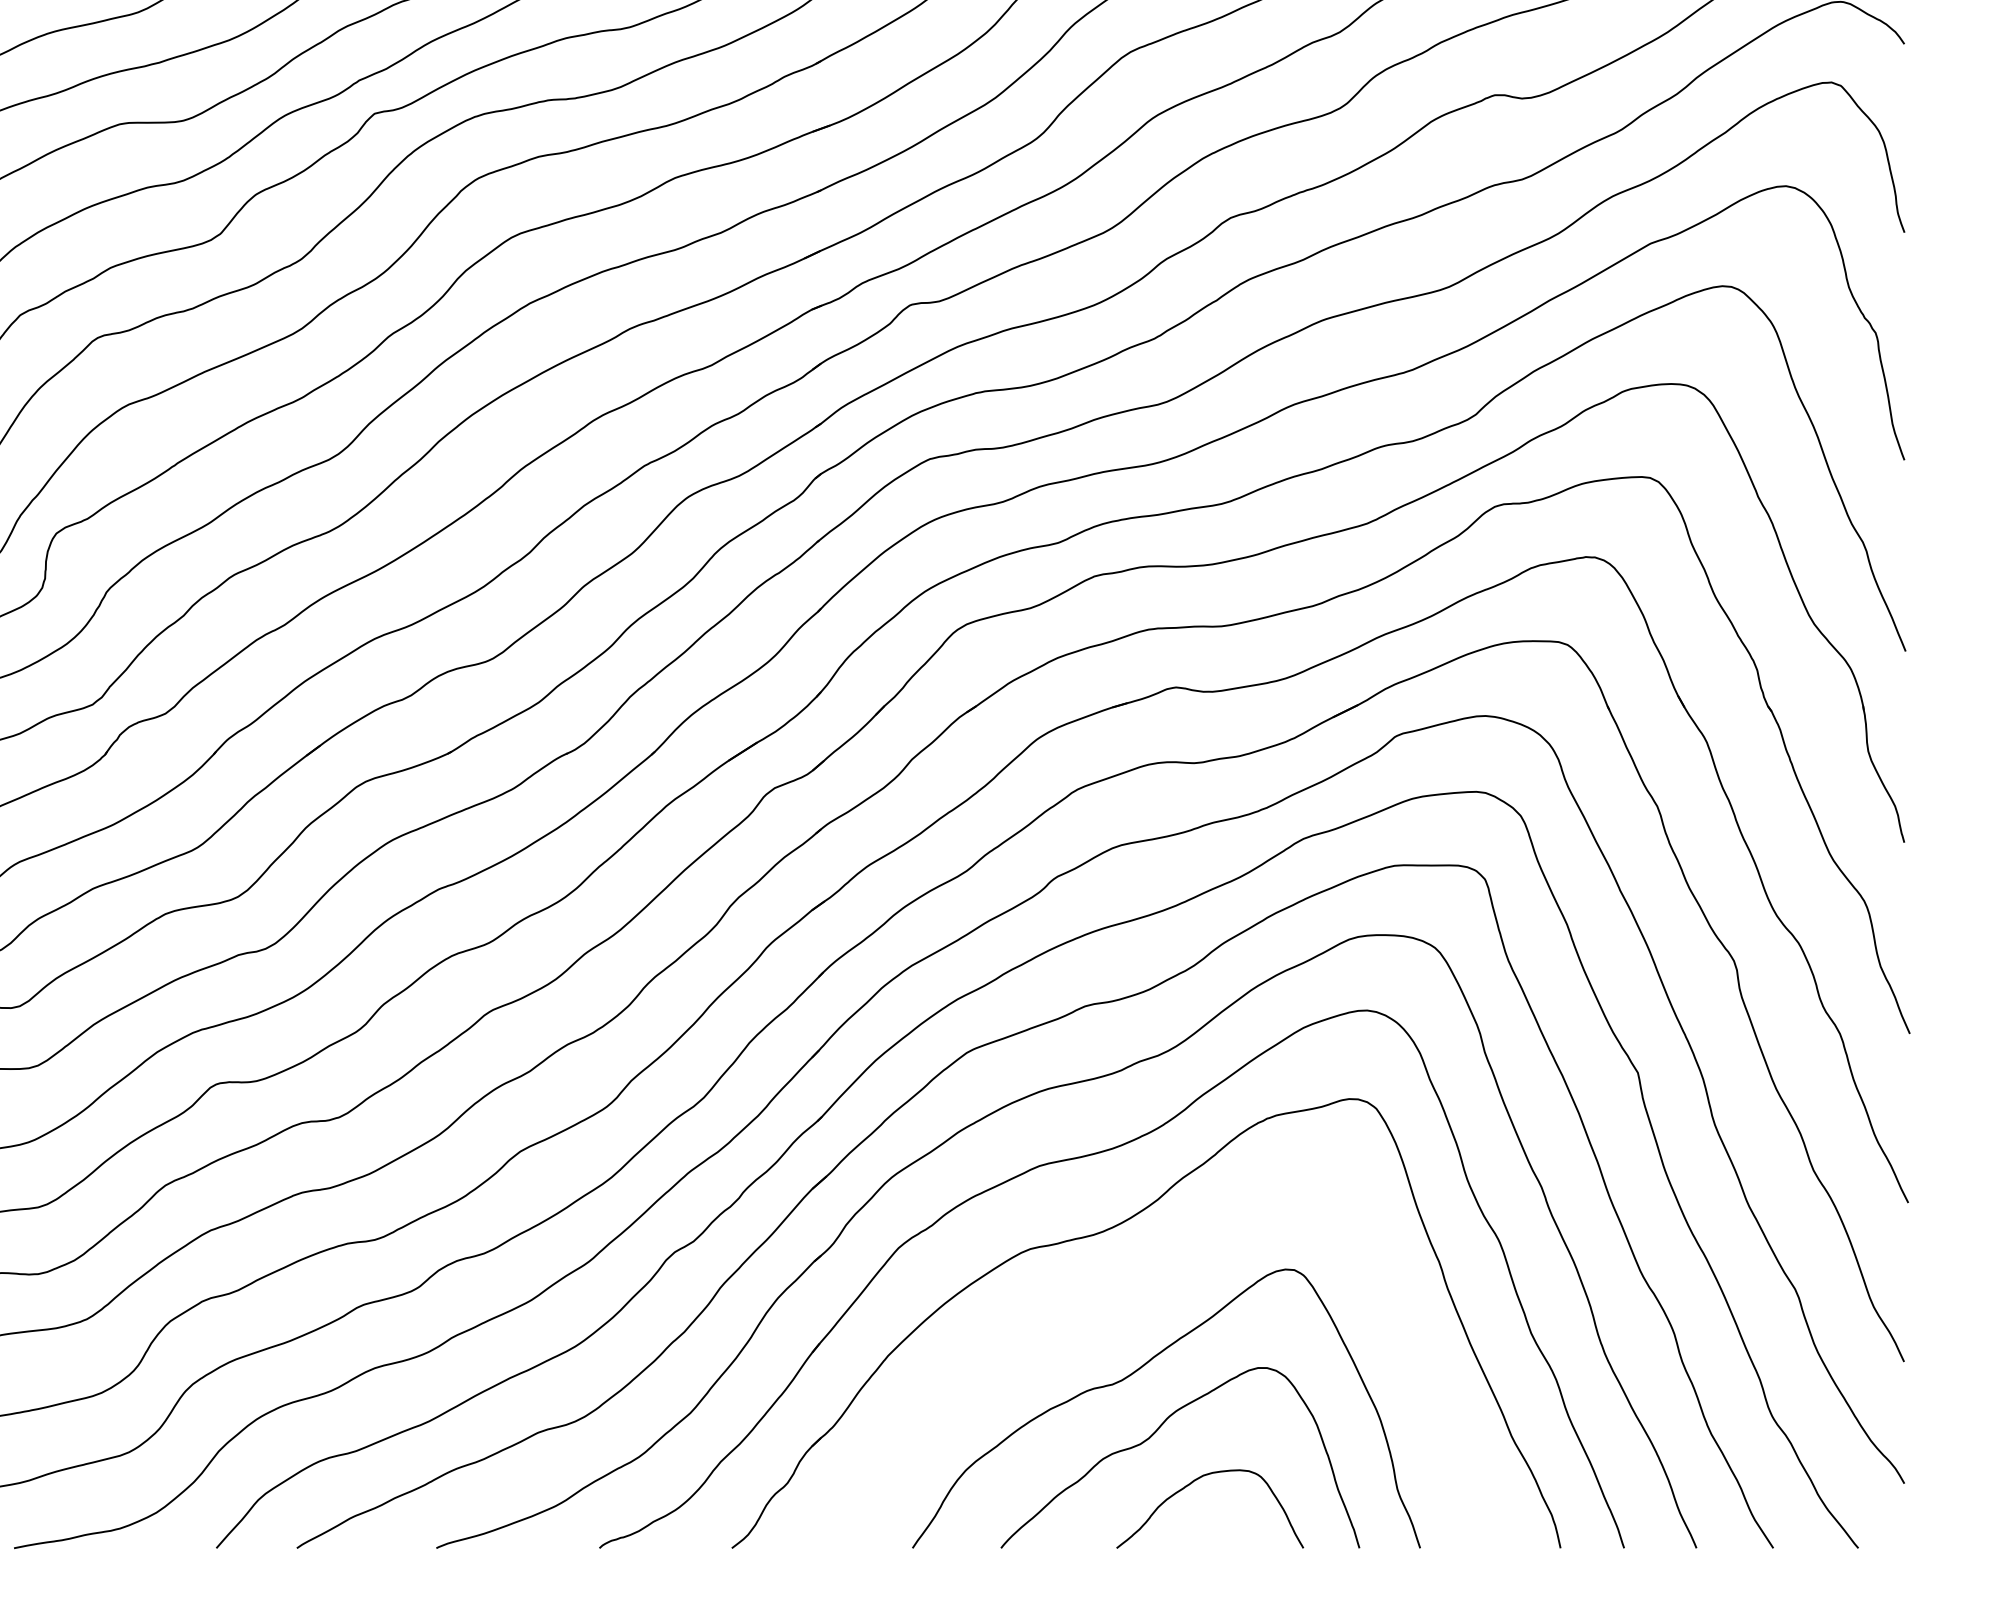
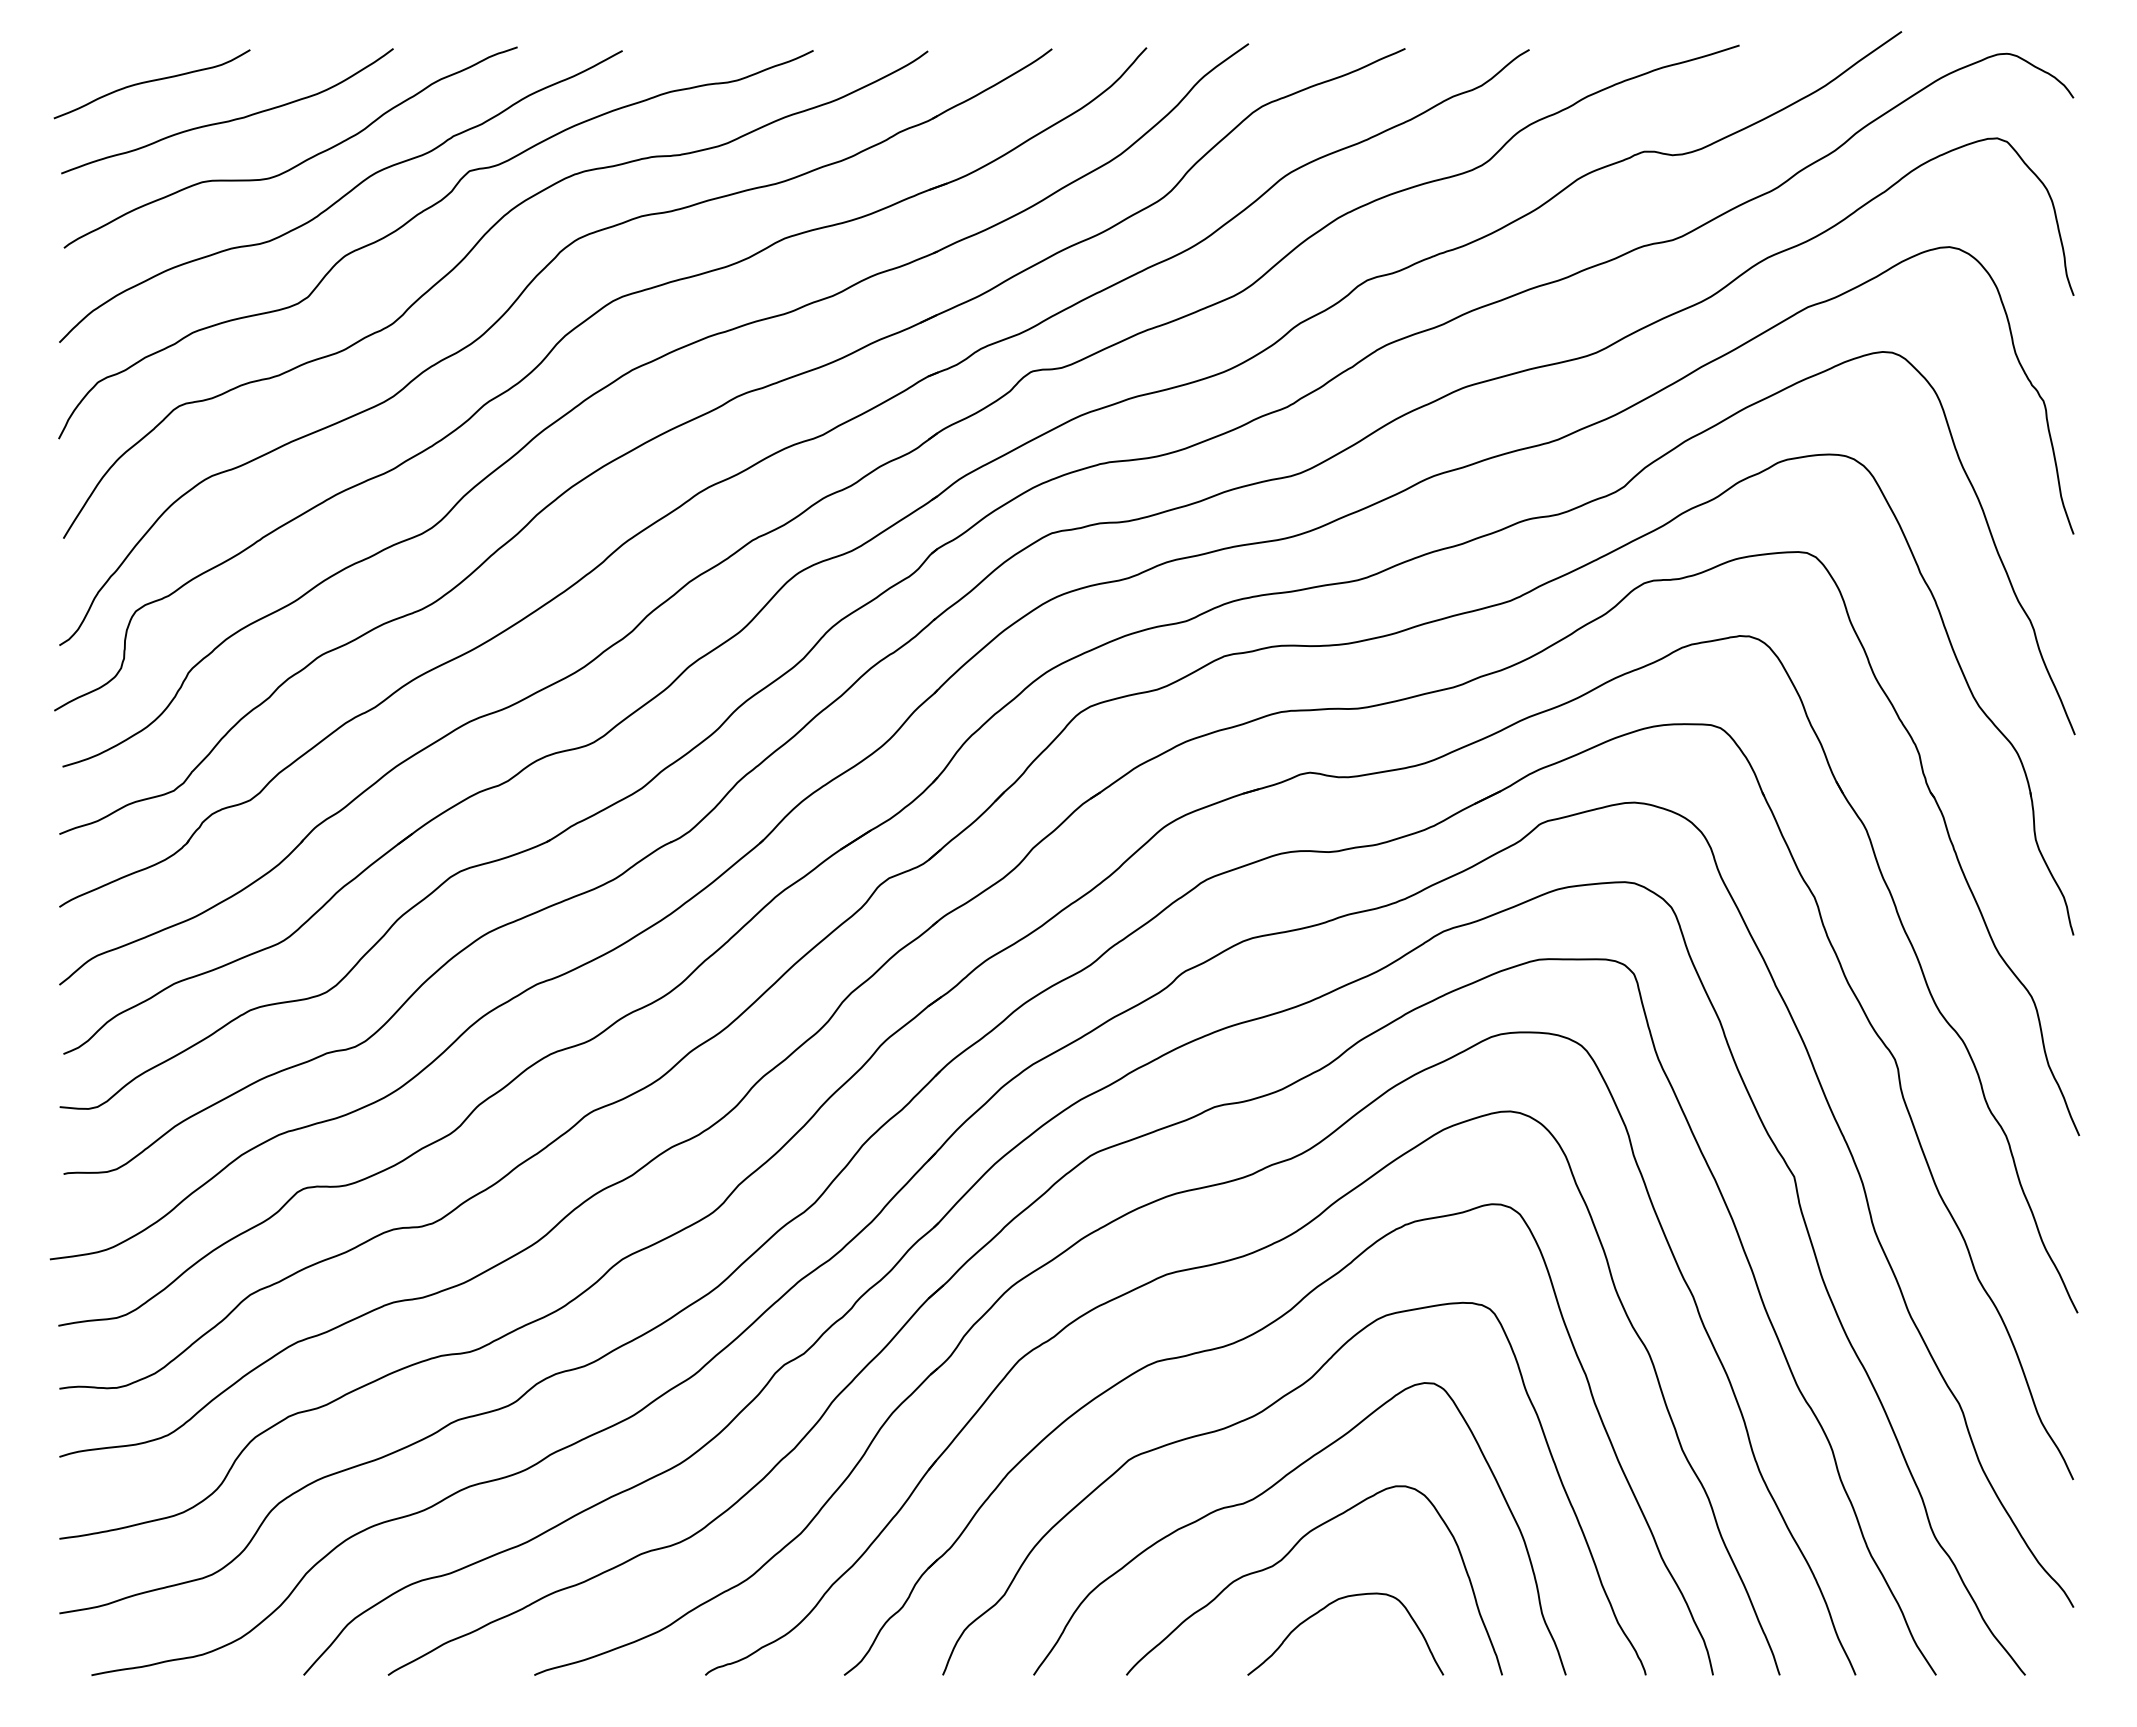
curve: (1126, 1300) -> (1257, 1415), added

